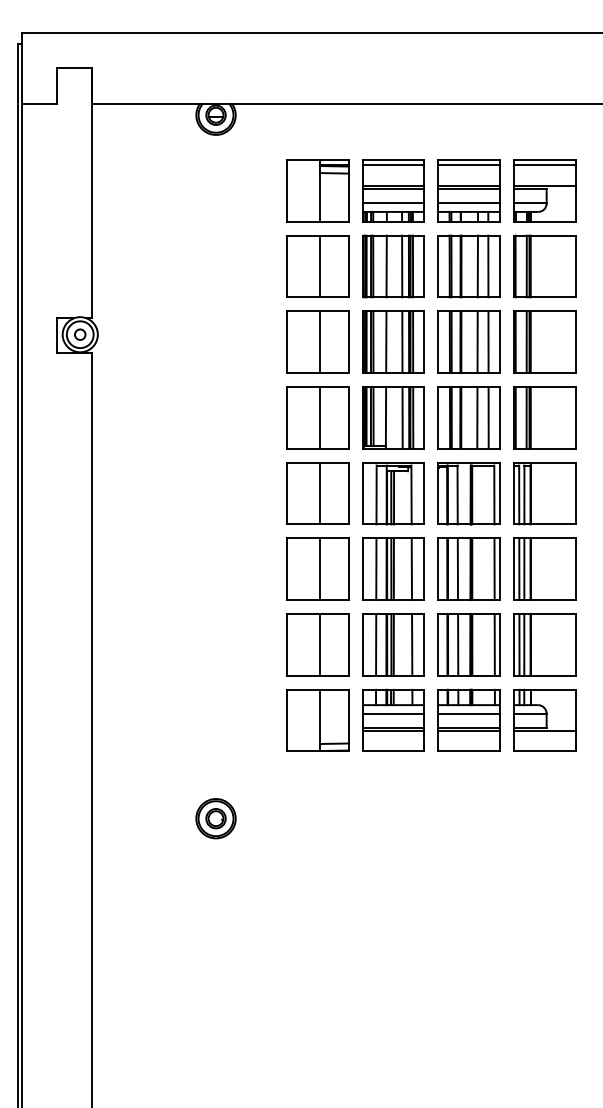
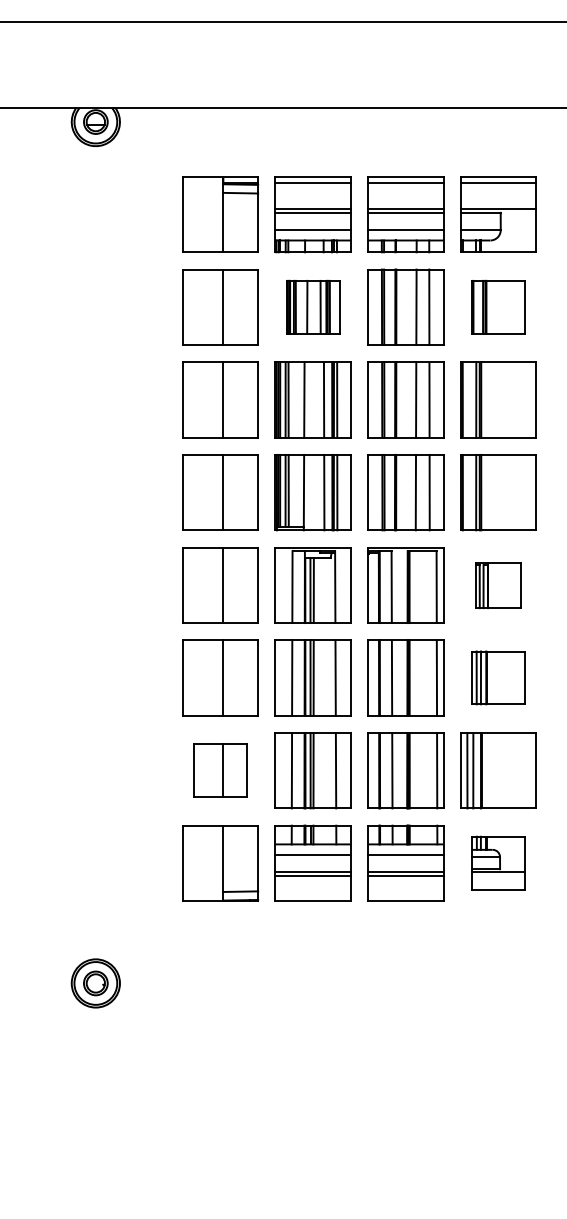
part: (393, 266) -> (313, 307), size x0.7
part: (544, 266) -> (498, 307), size x0.7
part: (544, 493) -> (498, 585), size x0.6
part: (544, 568) -> (498, 677), size x0.7
part: (317, 644) -> (220, 770), size x0.7
part: (544, 719) -> (498, 861), size x0.7

